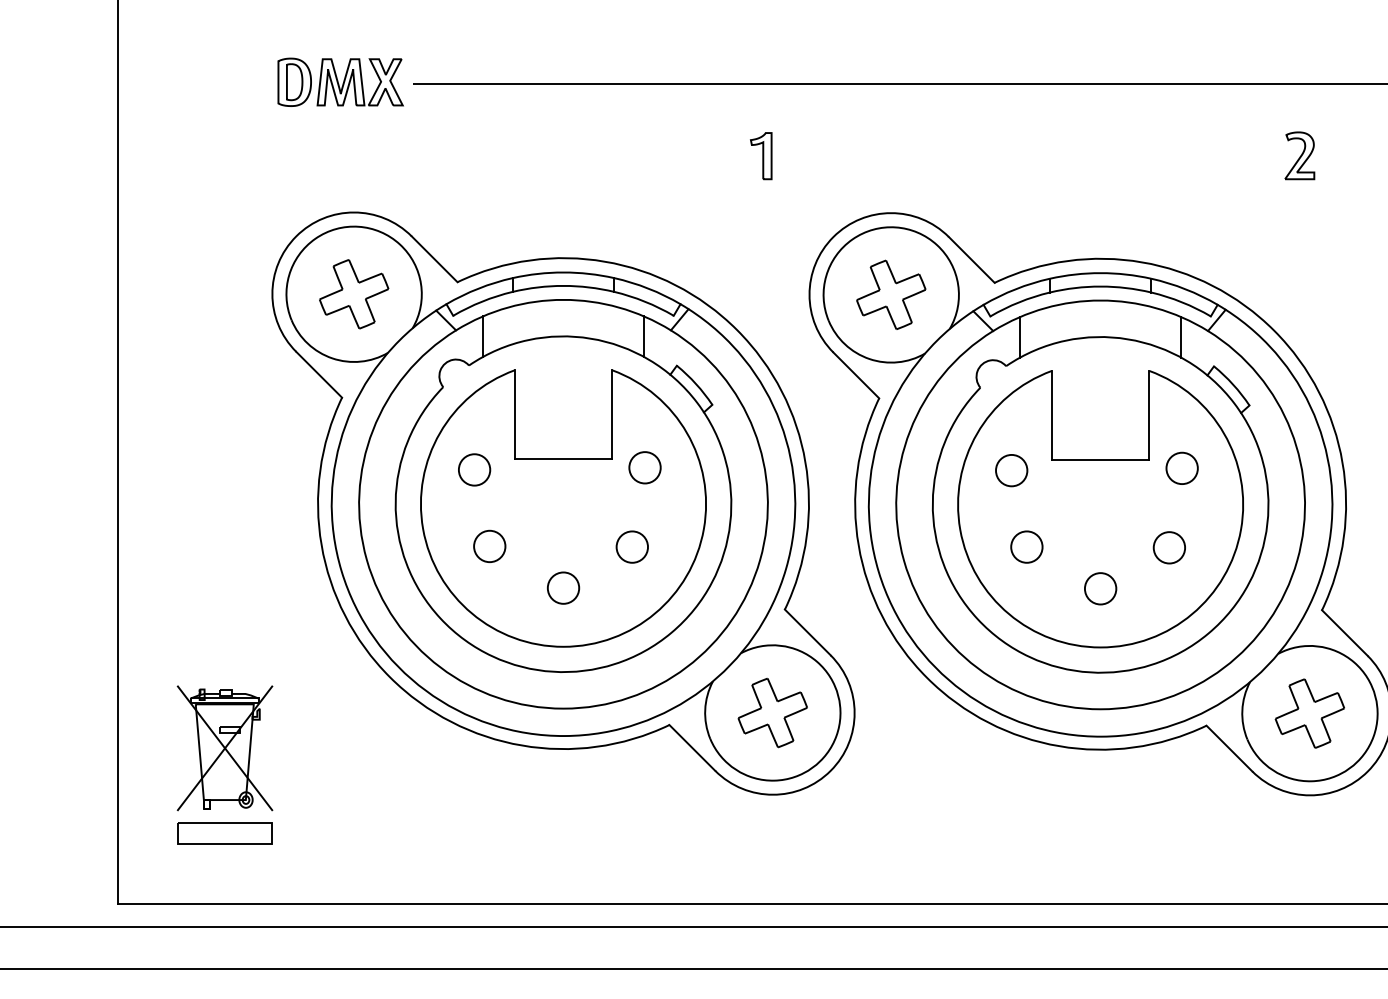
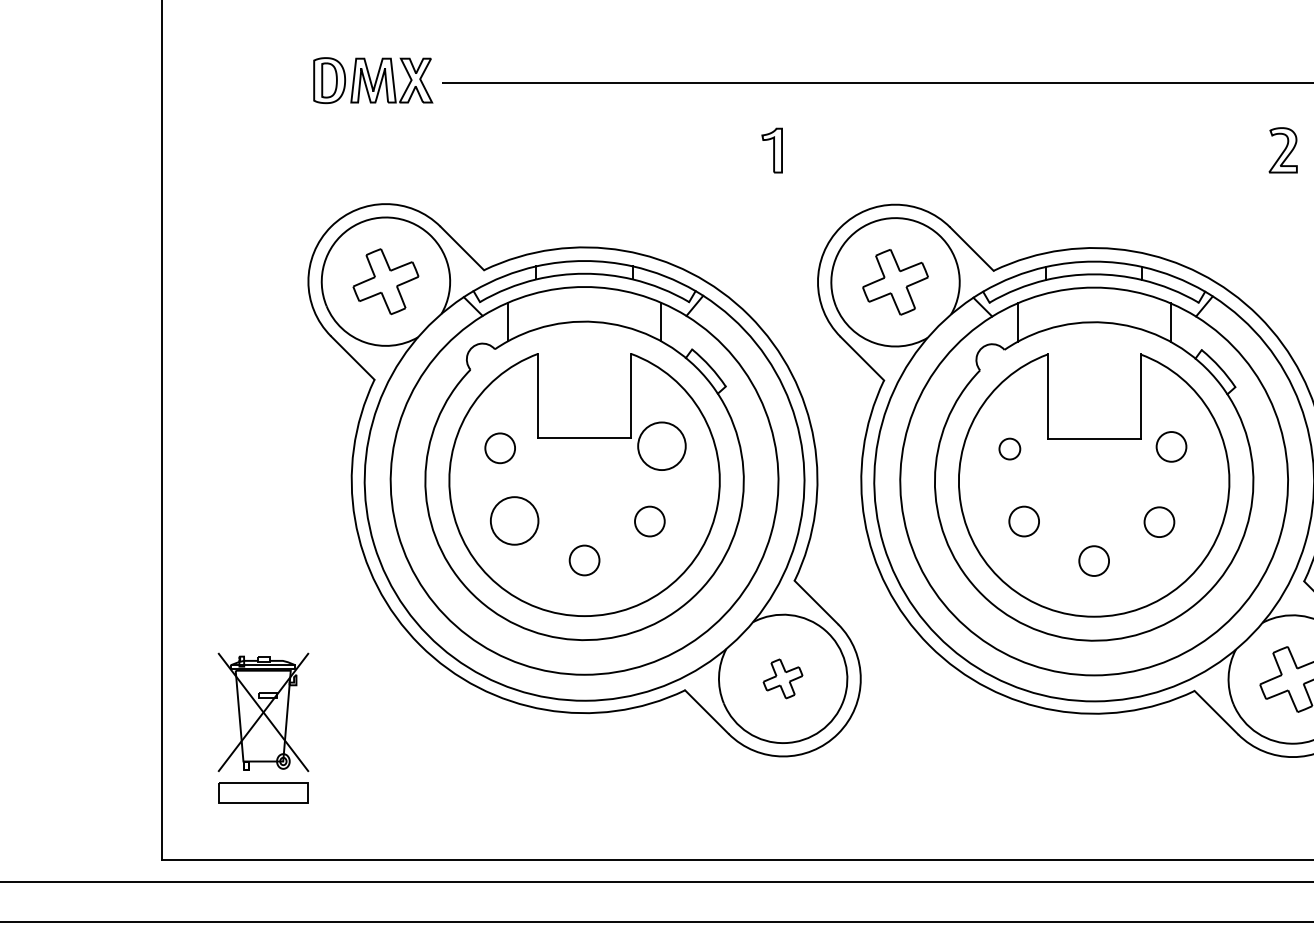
circle: (644, 467) -> (661, 446), size x1.6
circle: (1011, 470) -> (1009, 448), size x0.7
circle: (489, 546) -> (514, 520), size x1.6
part: (772, 712) -> (782, 678), size x0.6

